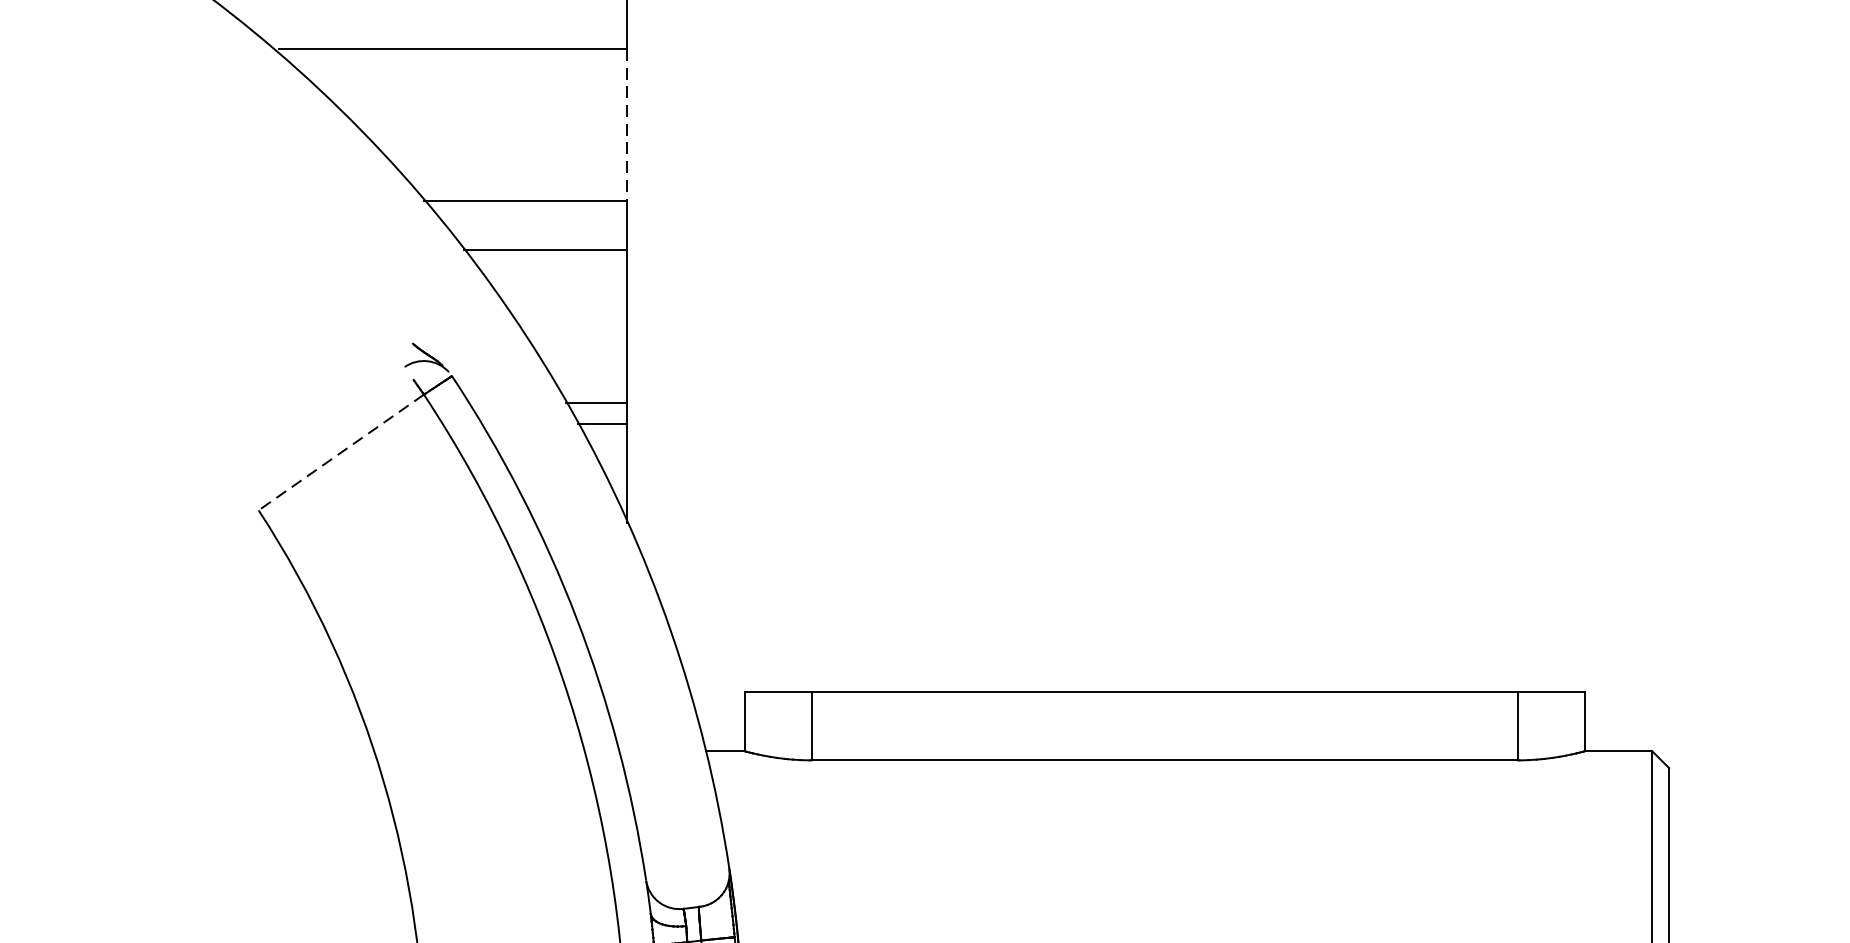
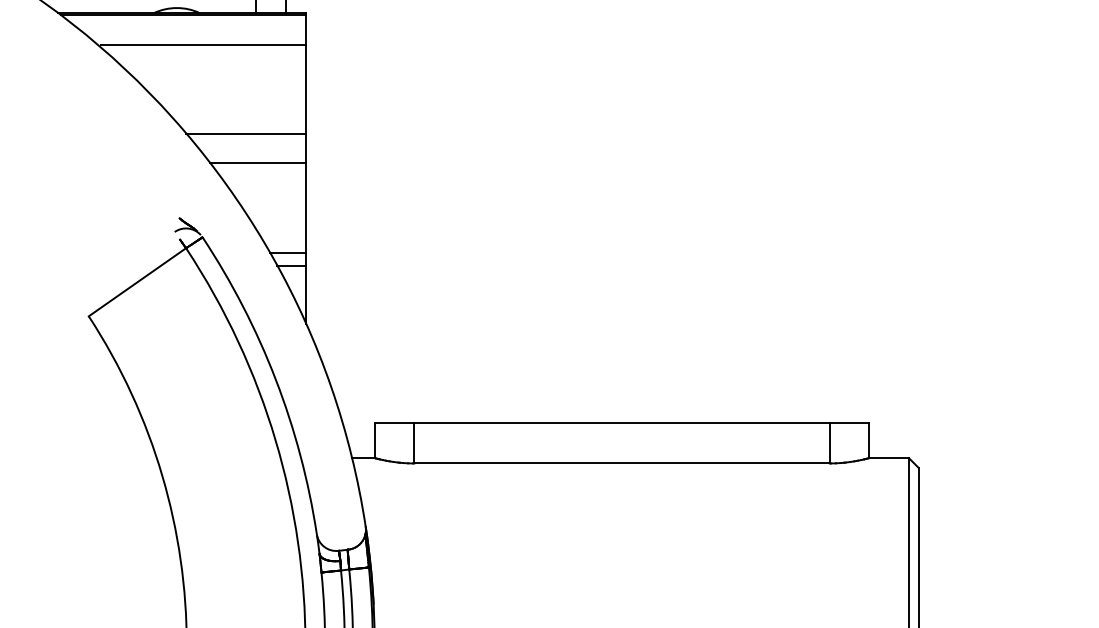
line: (626, 124) -> (305, 89), dashed -> solid
line: (341, 452) -> (137, 282), dashed -> solid

